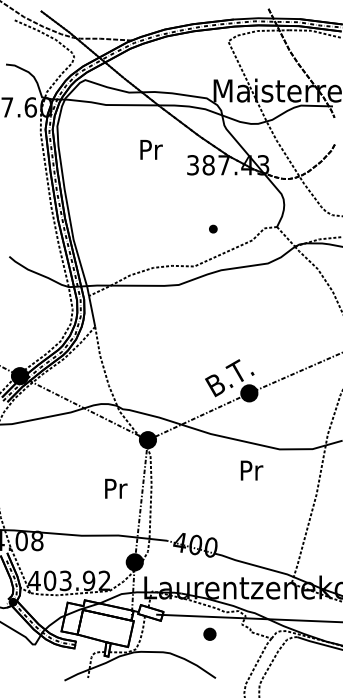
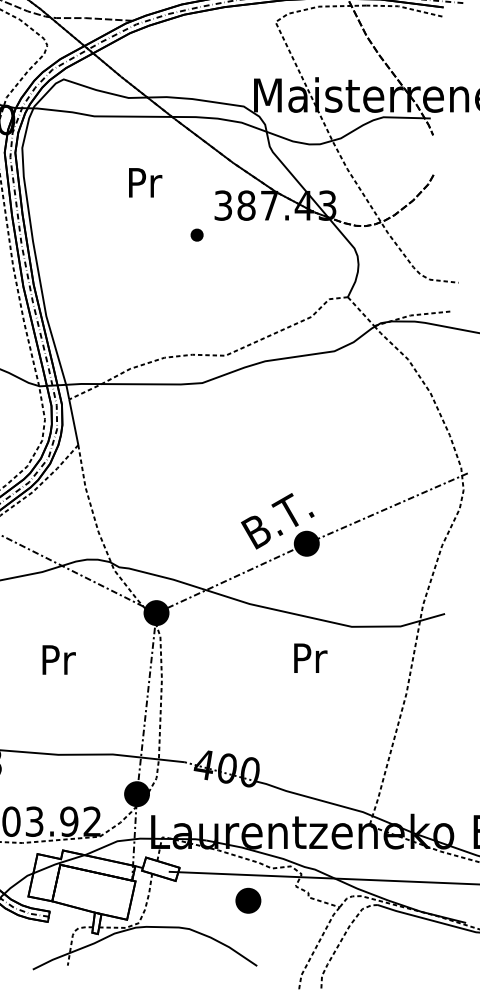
text: (151, 149) -> (145, 182), moved
part: (213, 228) -> (197, 234), moved
text: (116, 488) -> (59, 659), moved
part: (209, 634) -> (247, 901), size x1.43

